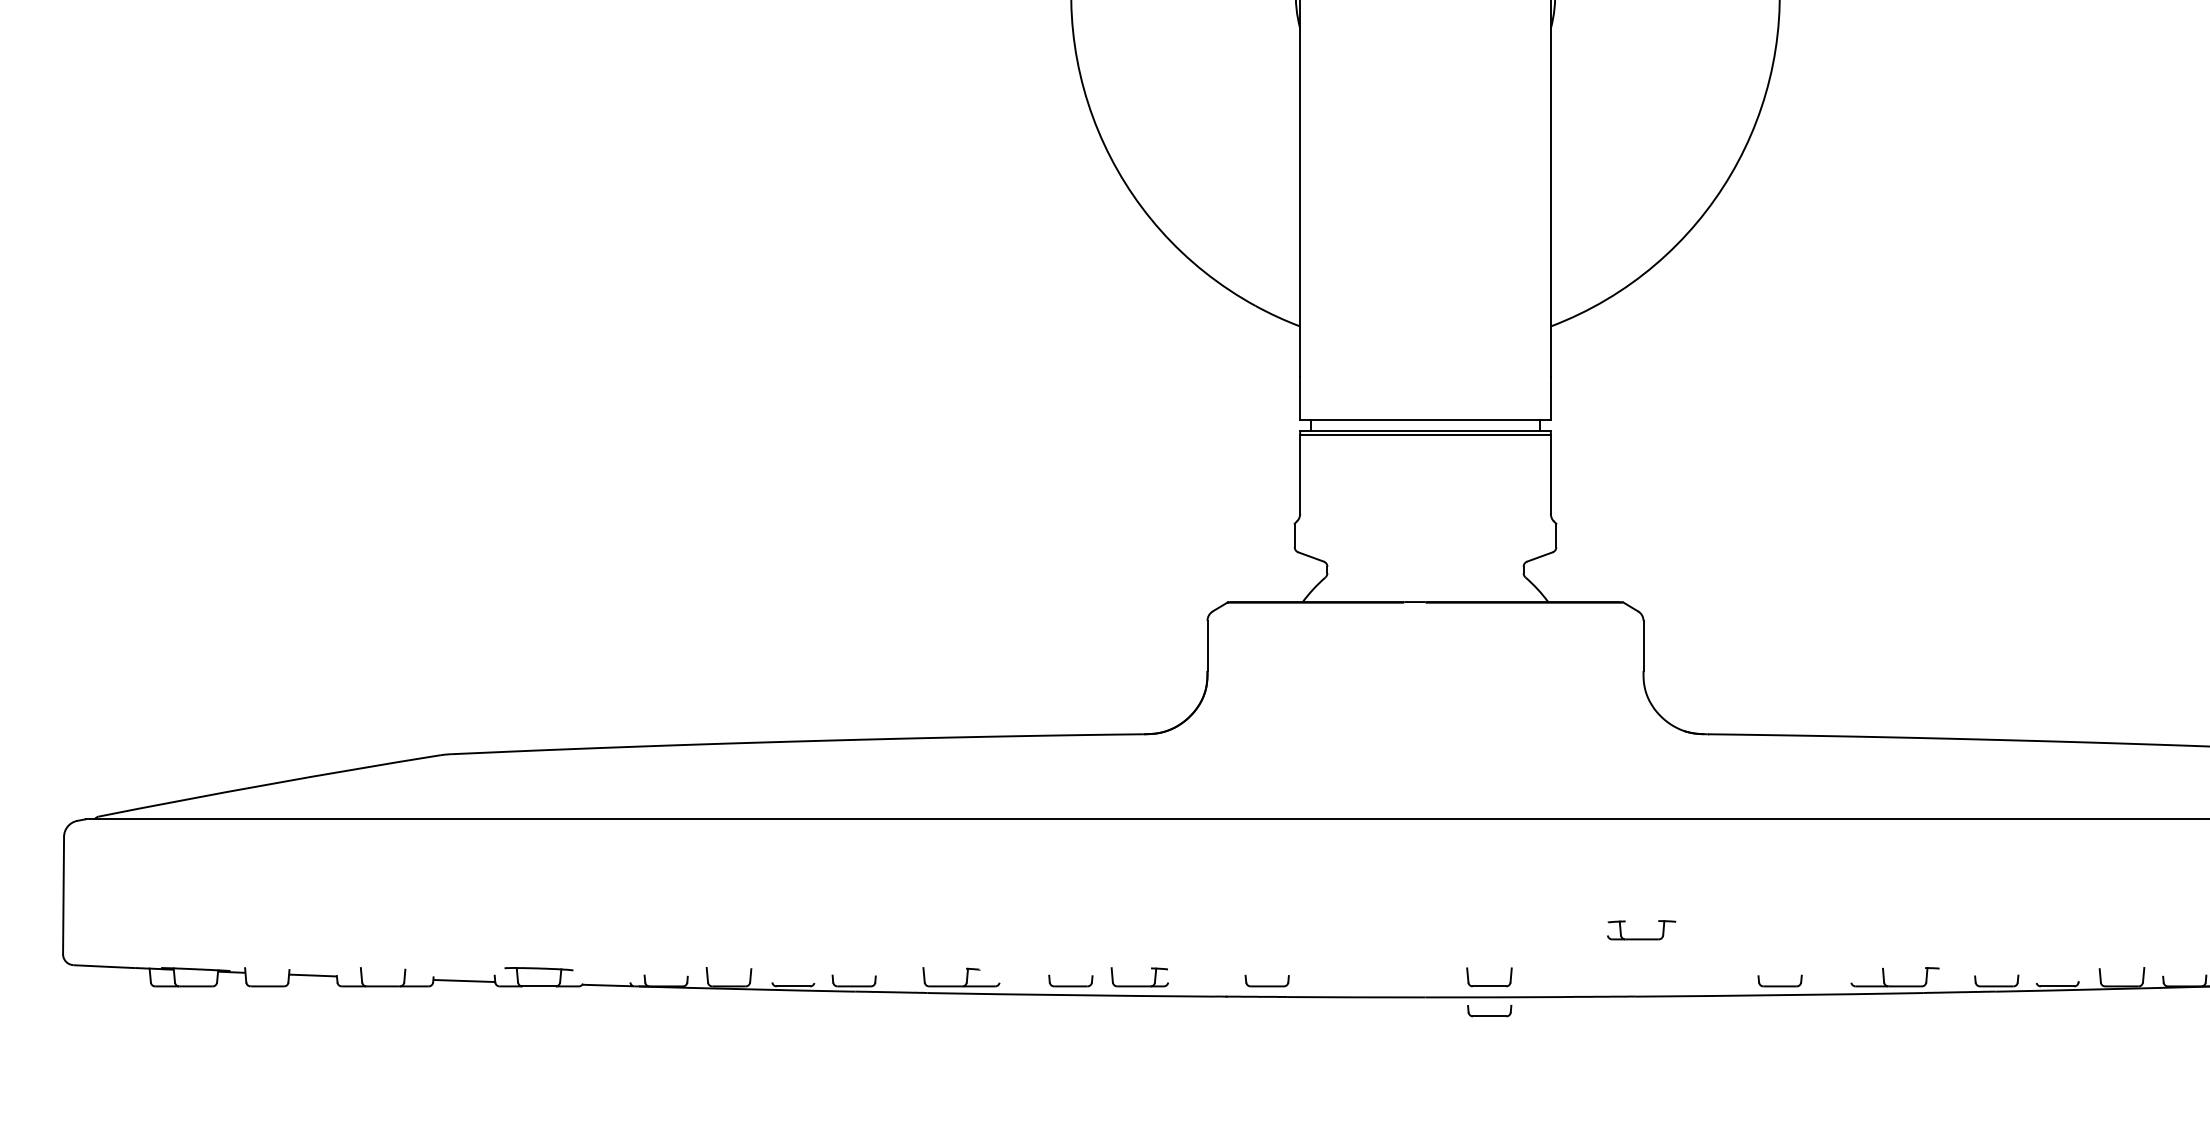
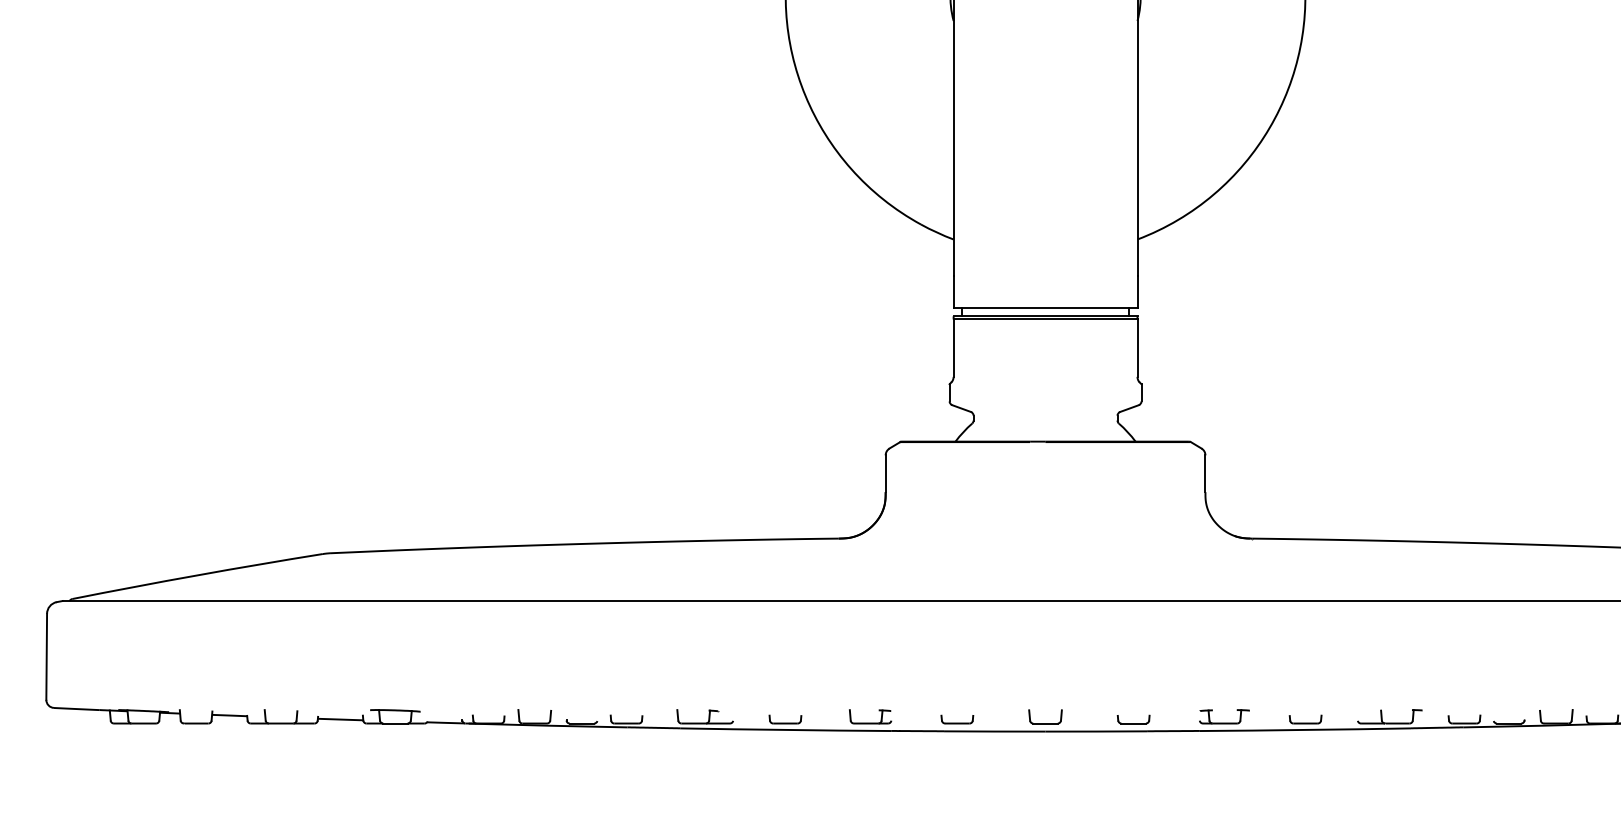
part: (1641, 938) -> (1224, 722), moved
part: (1266, 980) -> (956, 719), moved
part: (1139, 985) -> (870, 722), moved
part: (1489, 985) -> (1045, 722), moved
part: (1489, 1010) -> (1133, 719), moved

